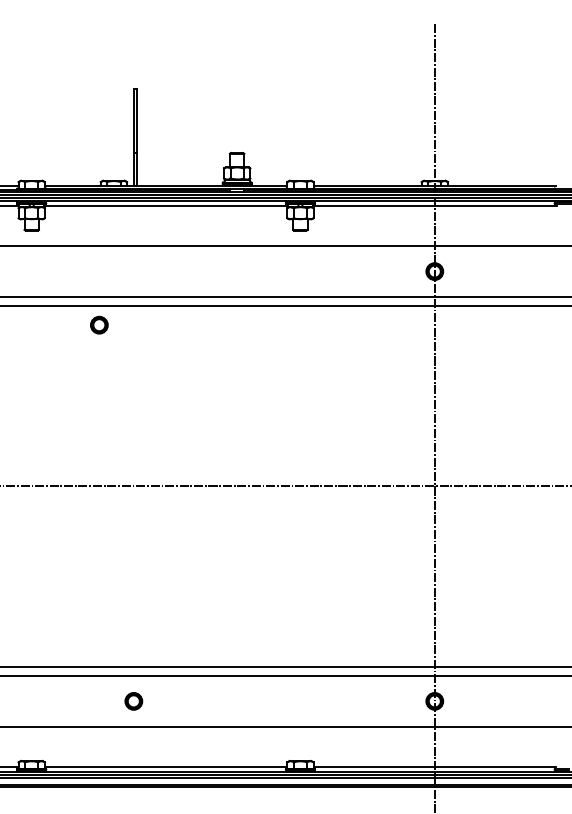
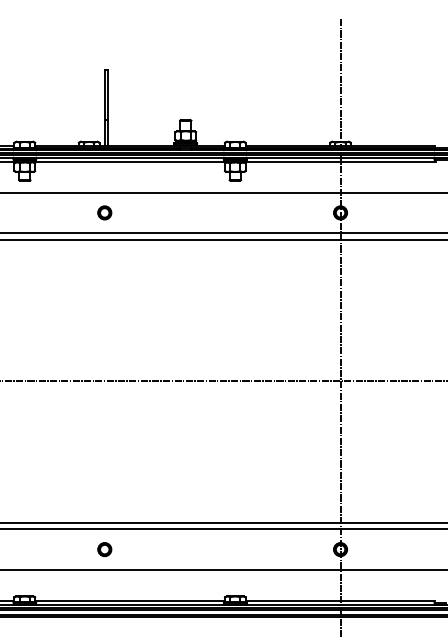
circle: (98, 324) -> (104, 212), moved

